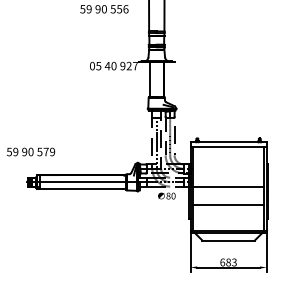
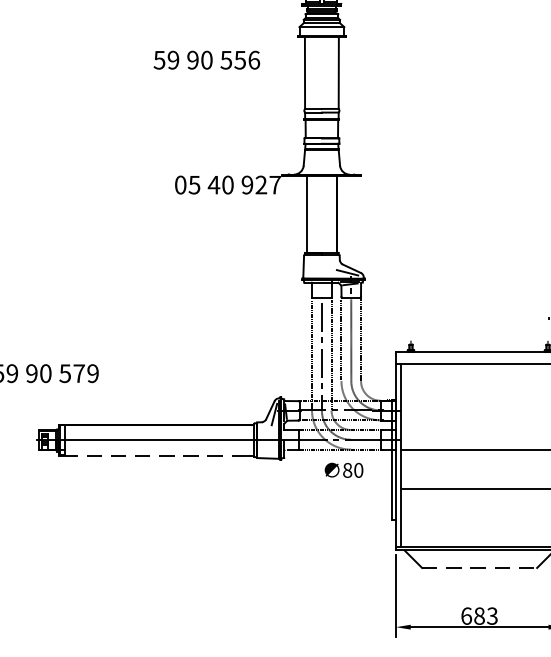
line: (82, 189) -> (158, 455), solid -> dashed
line: (229, 240) -> (481, 567), solid -> dashed

